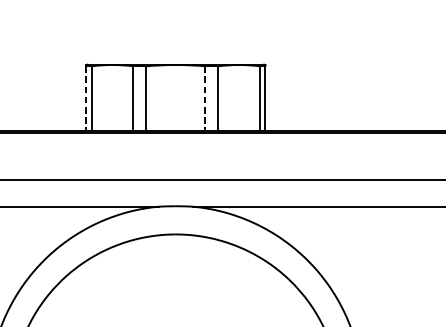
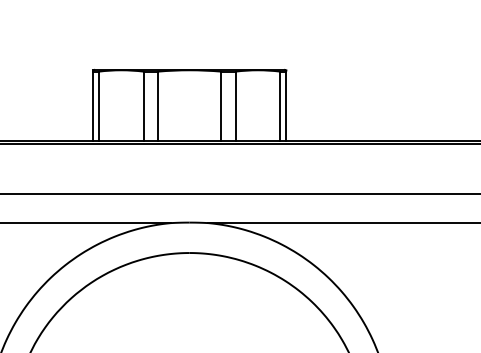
line: (86, 98) -> (93, 106), dashed -> solid
line: (205, 98) -> (221, 106), dashed -> solid

